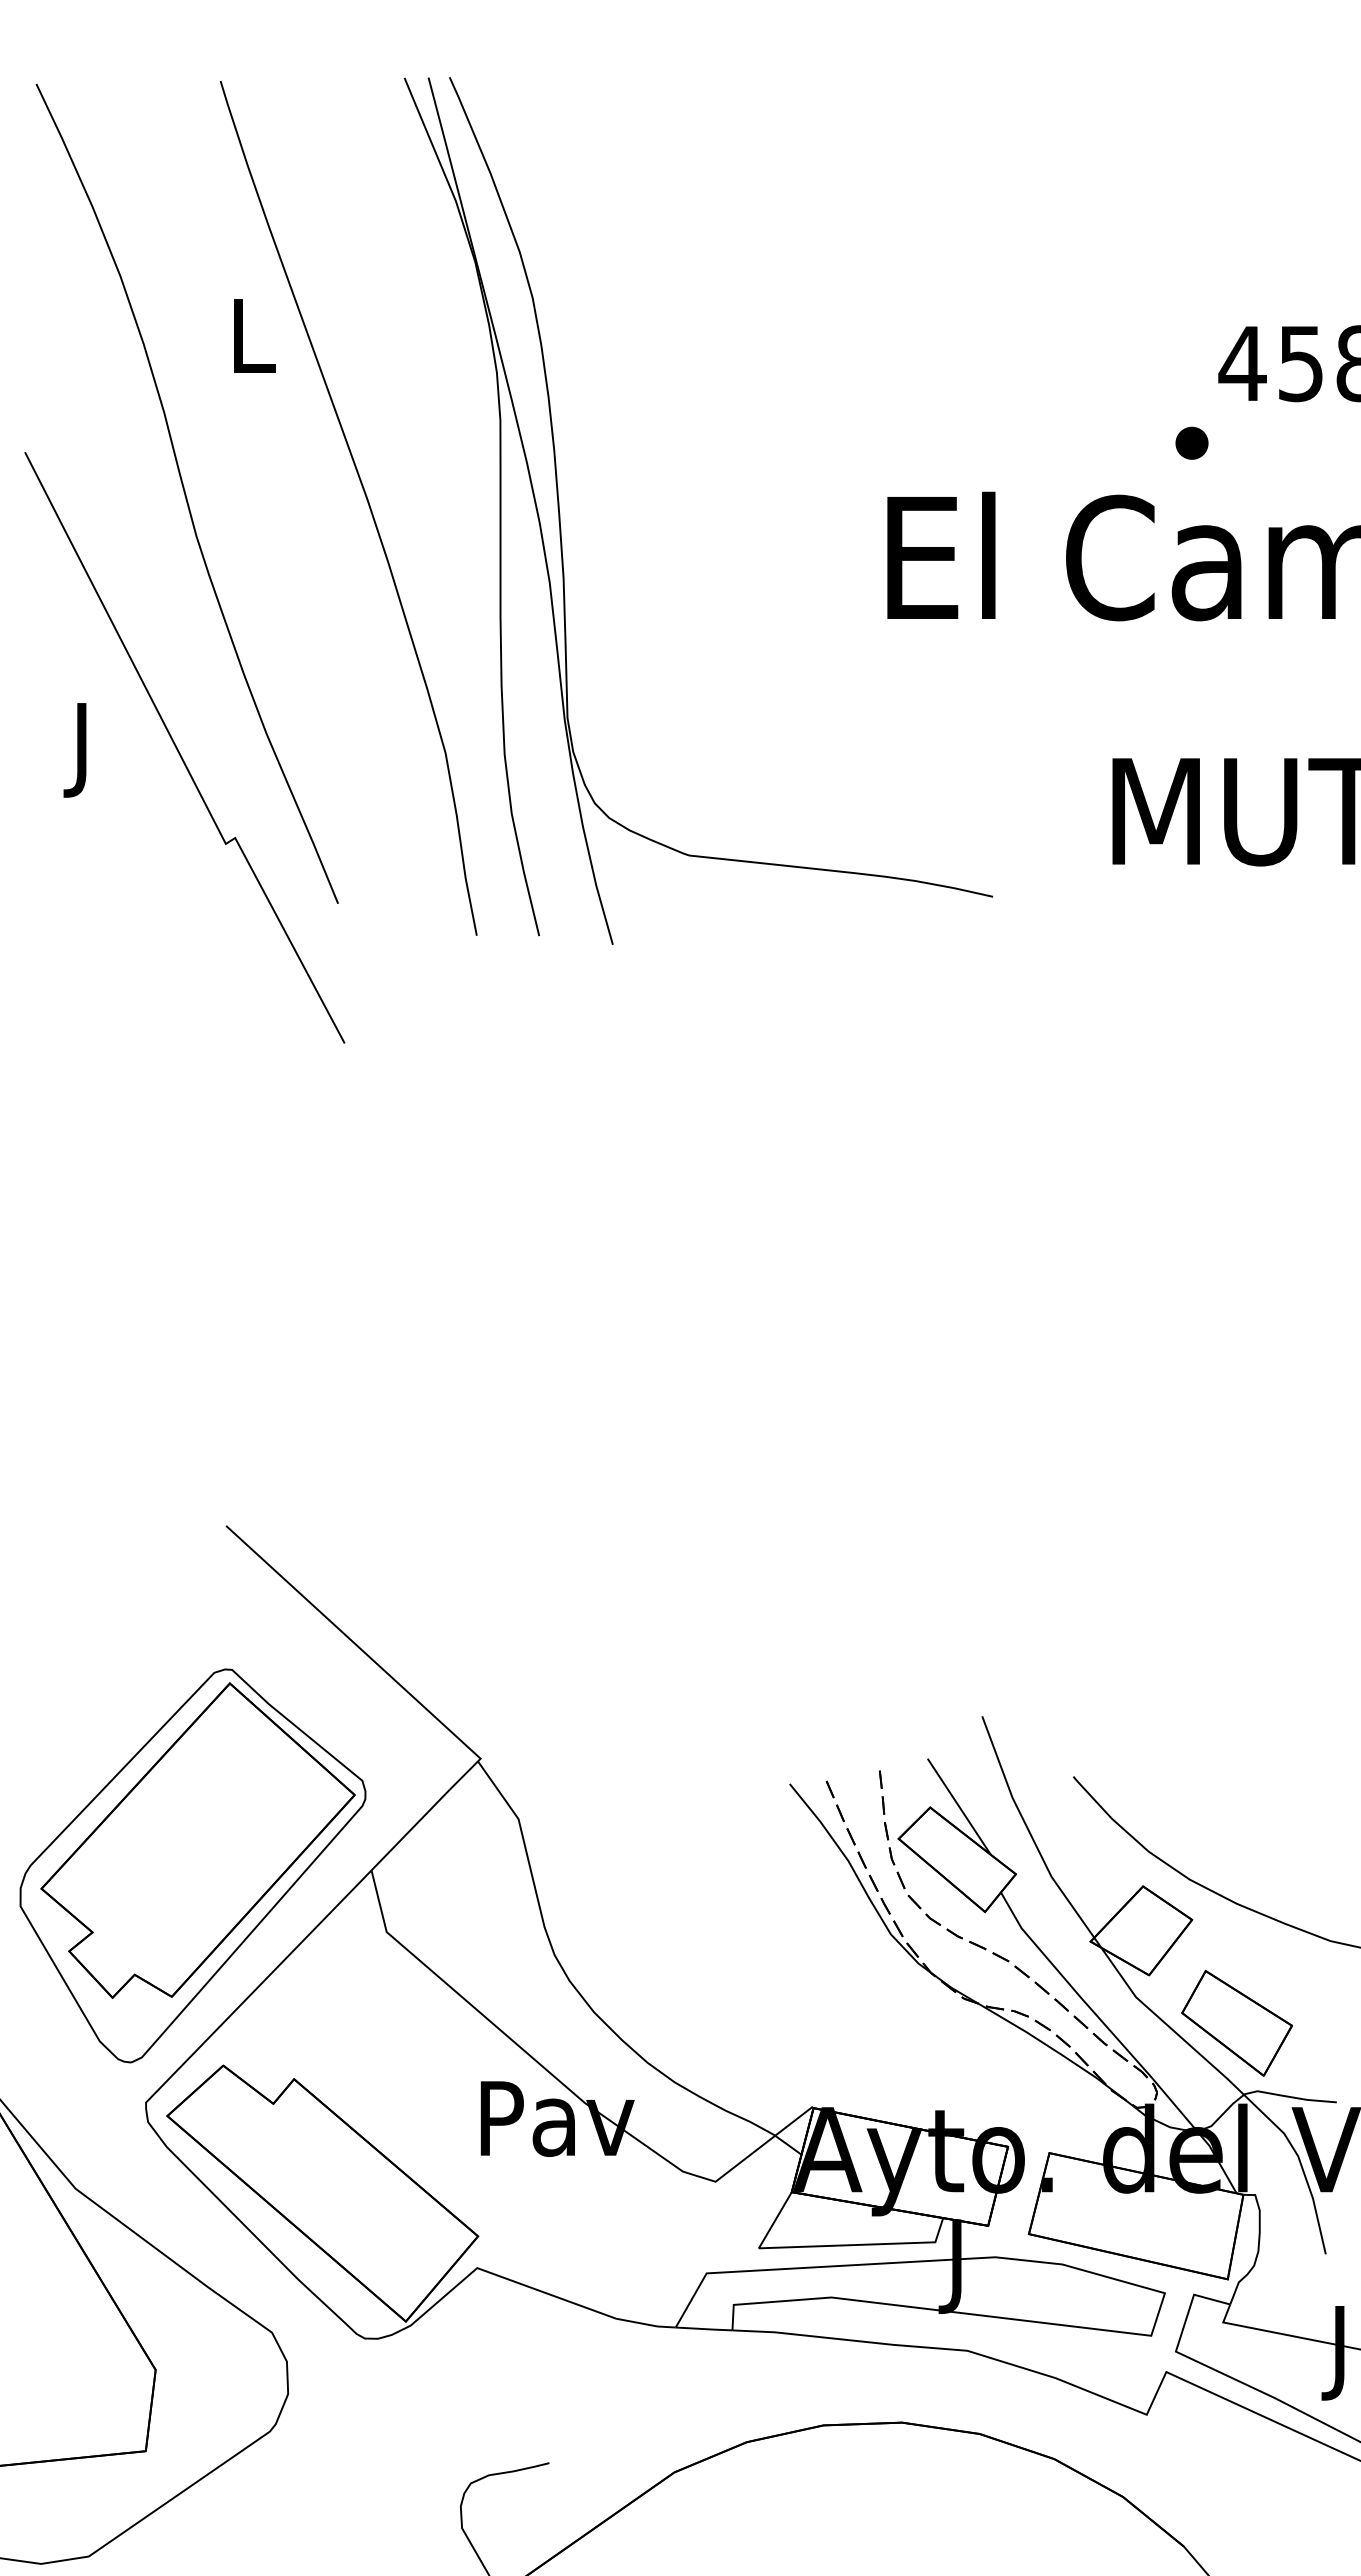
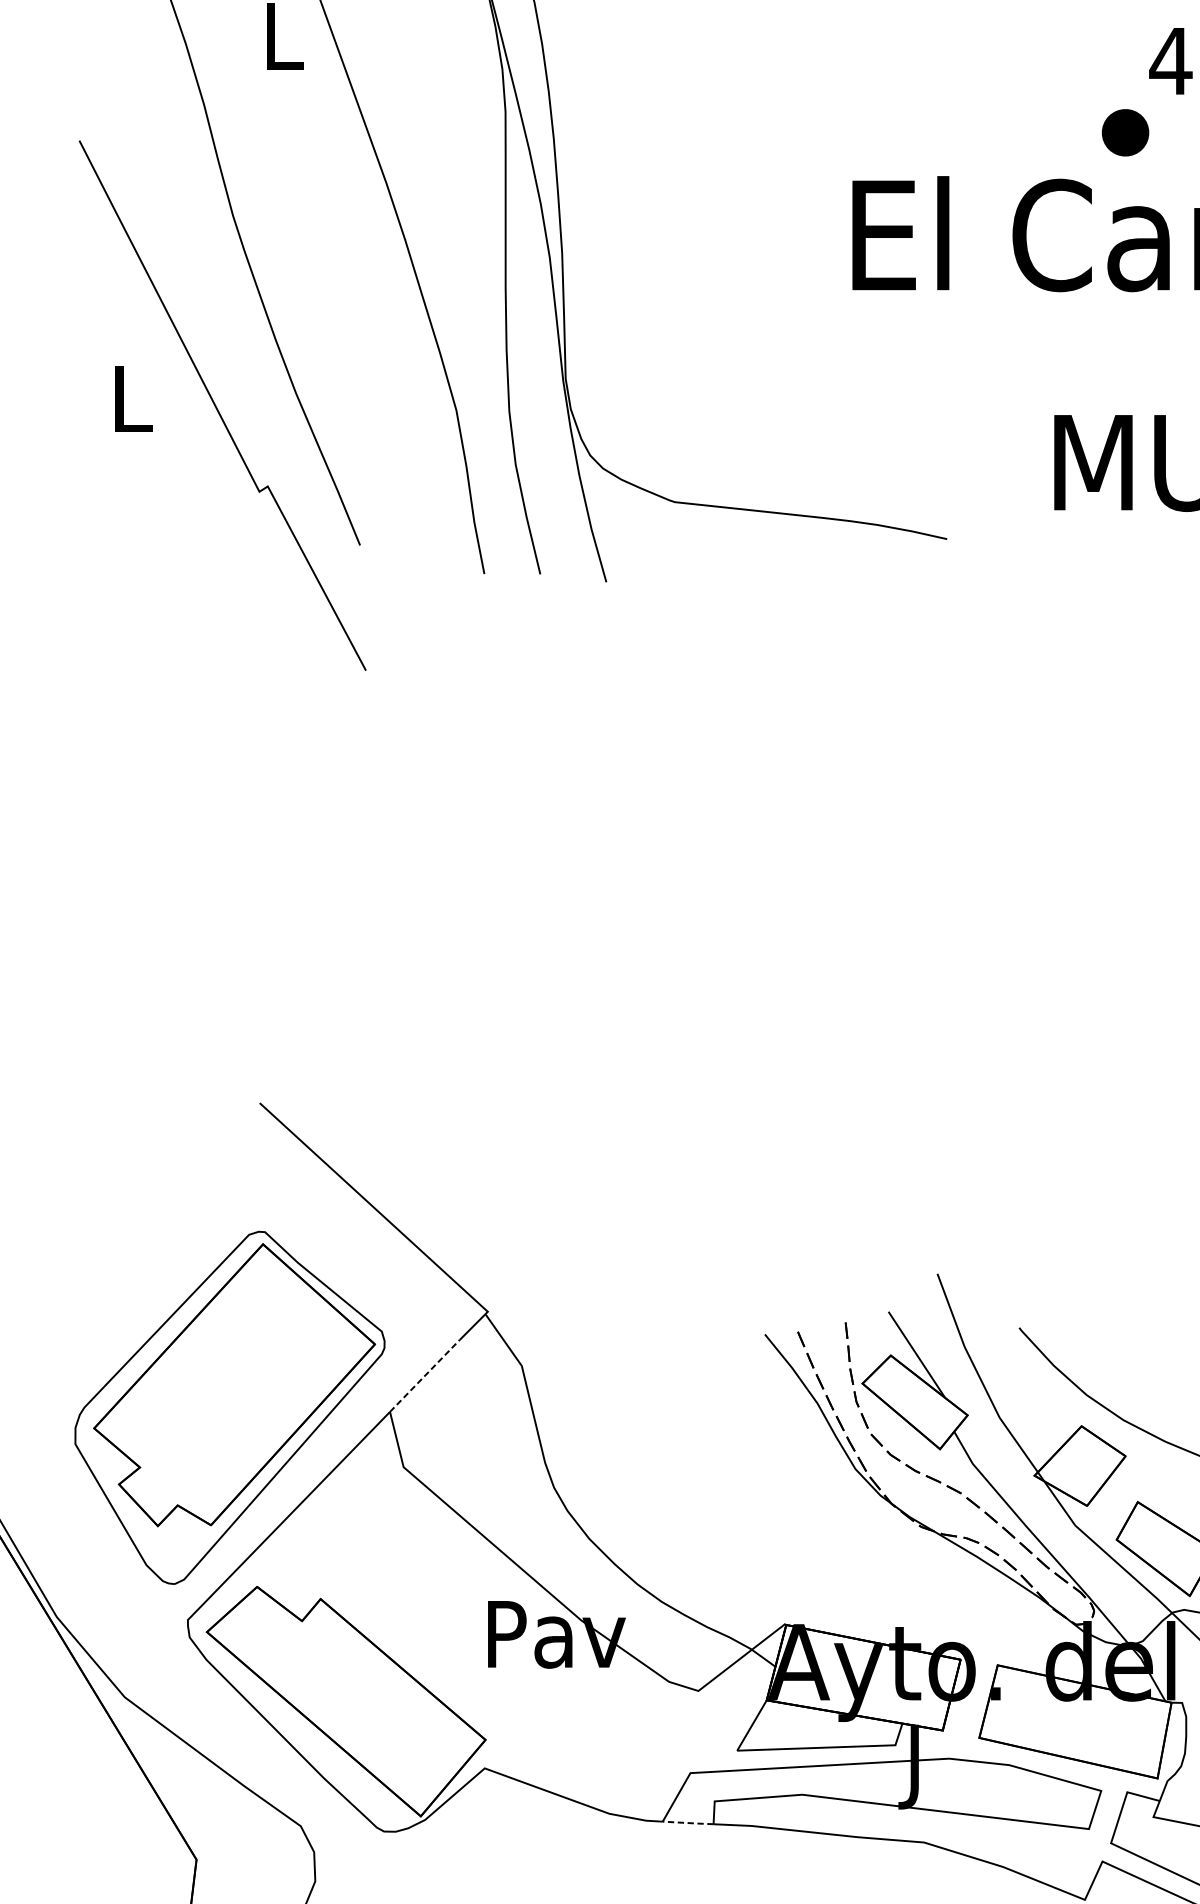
part: (1191, 442) -> (1125, 131), size x1.6
text: (84, 750) -> (132, 408), J -> L
line: (410, 1829) -> (424, 1375), solid -> dashed
line: (704, 2329) -> (688, 1823), solid -> dashed

